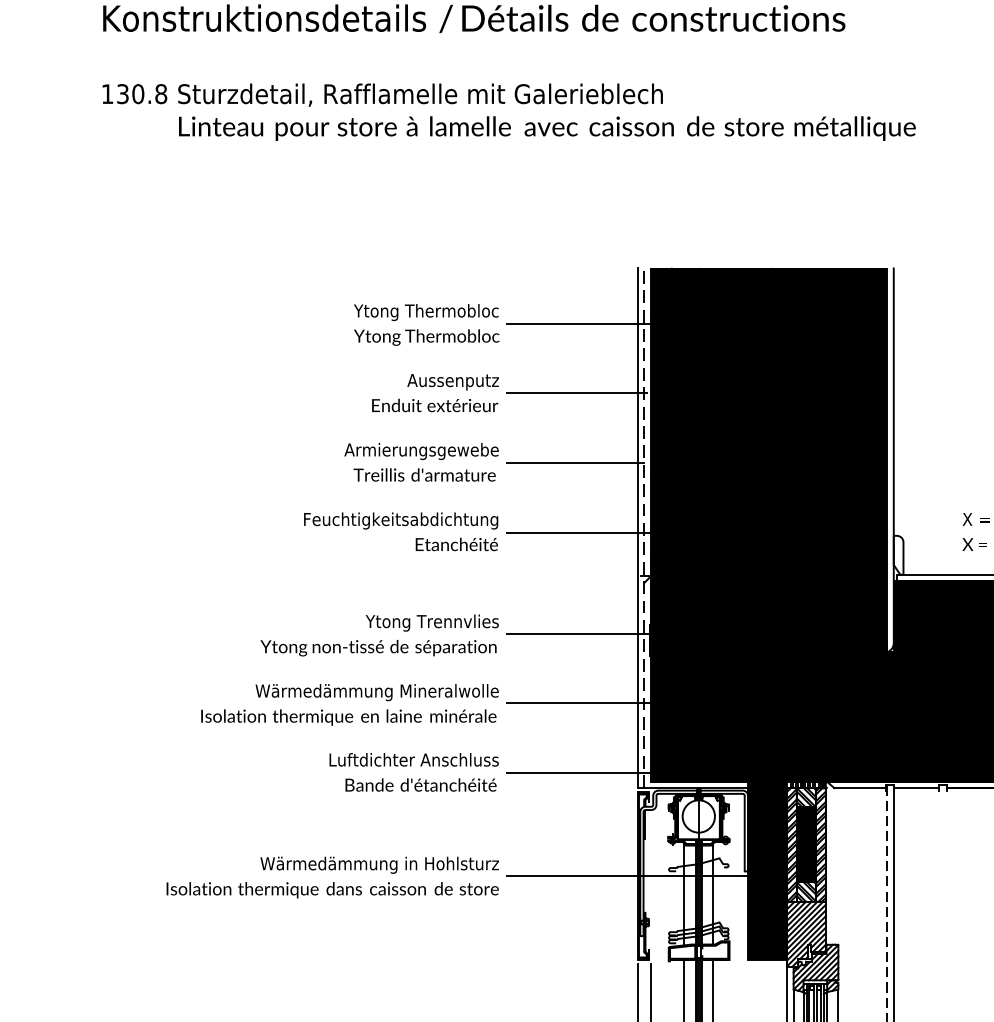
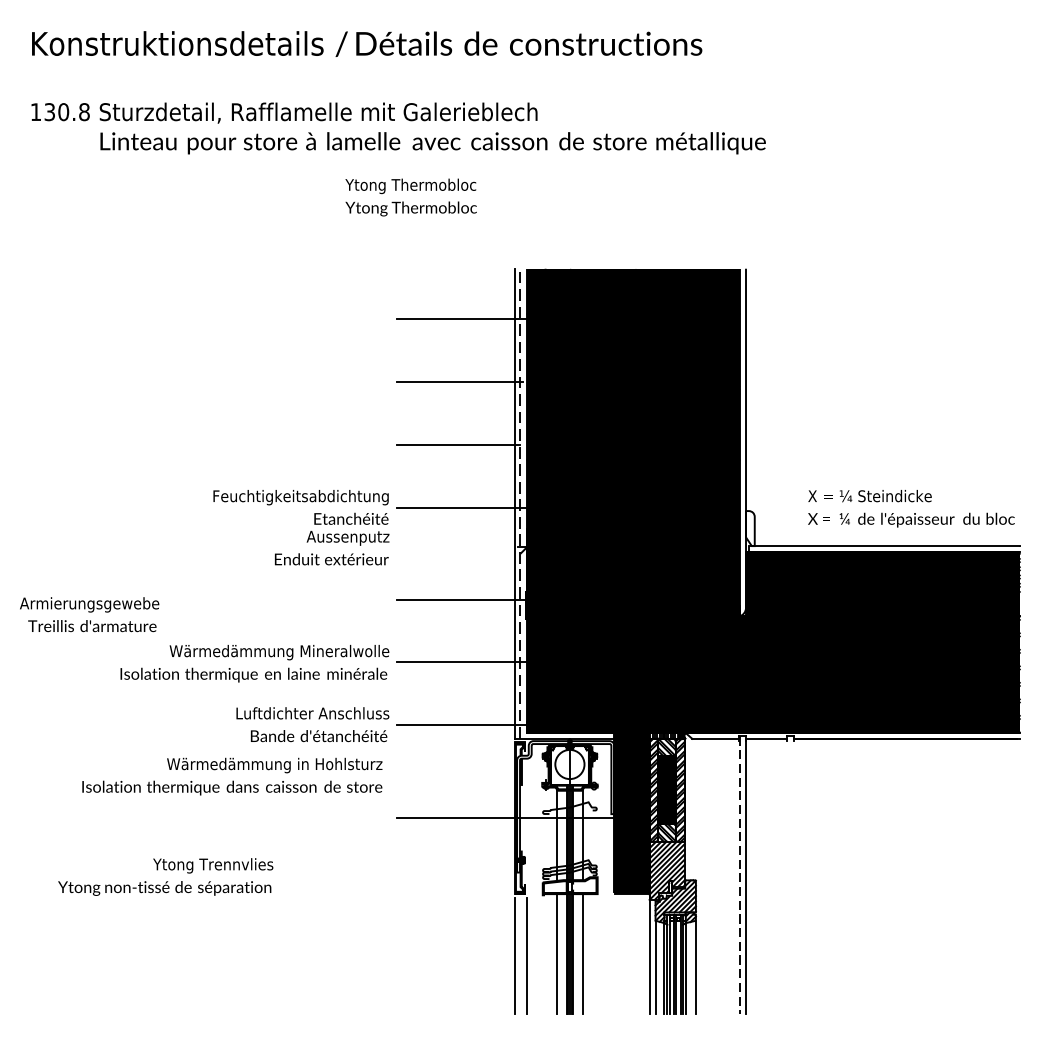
text: (425, 324) -> (410, 197), moved
text: (435, 392) -> (332, 547), moved
text: (421, 462) -> (89, 614), moved
text: (379, 634) -> (165, 876), moved
text: (332, 877) -> (232, 776), moved

